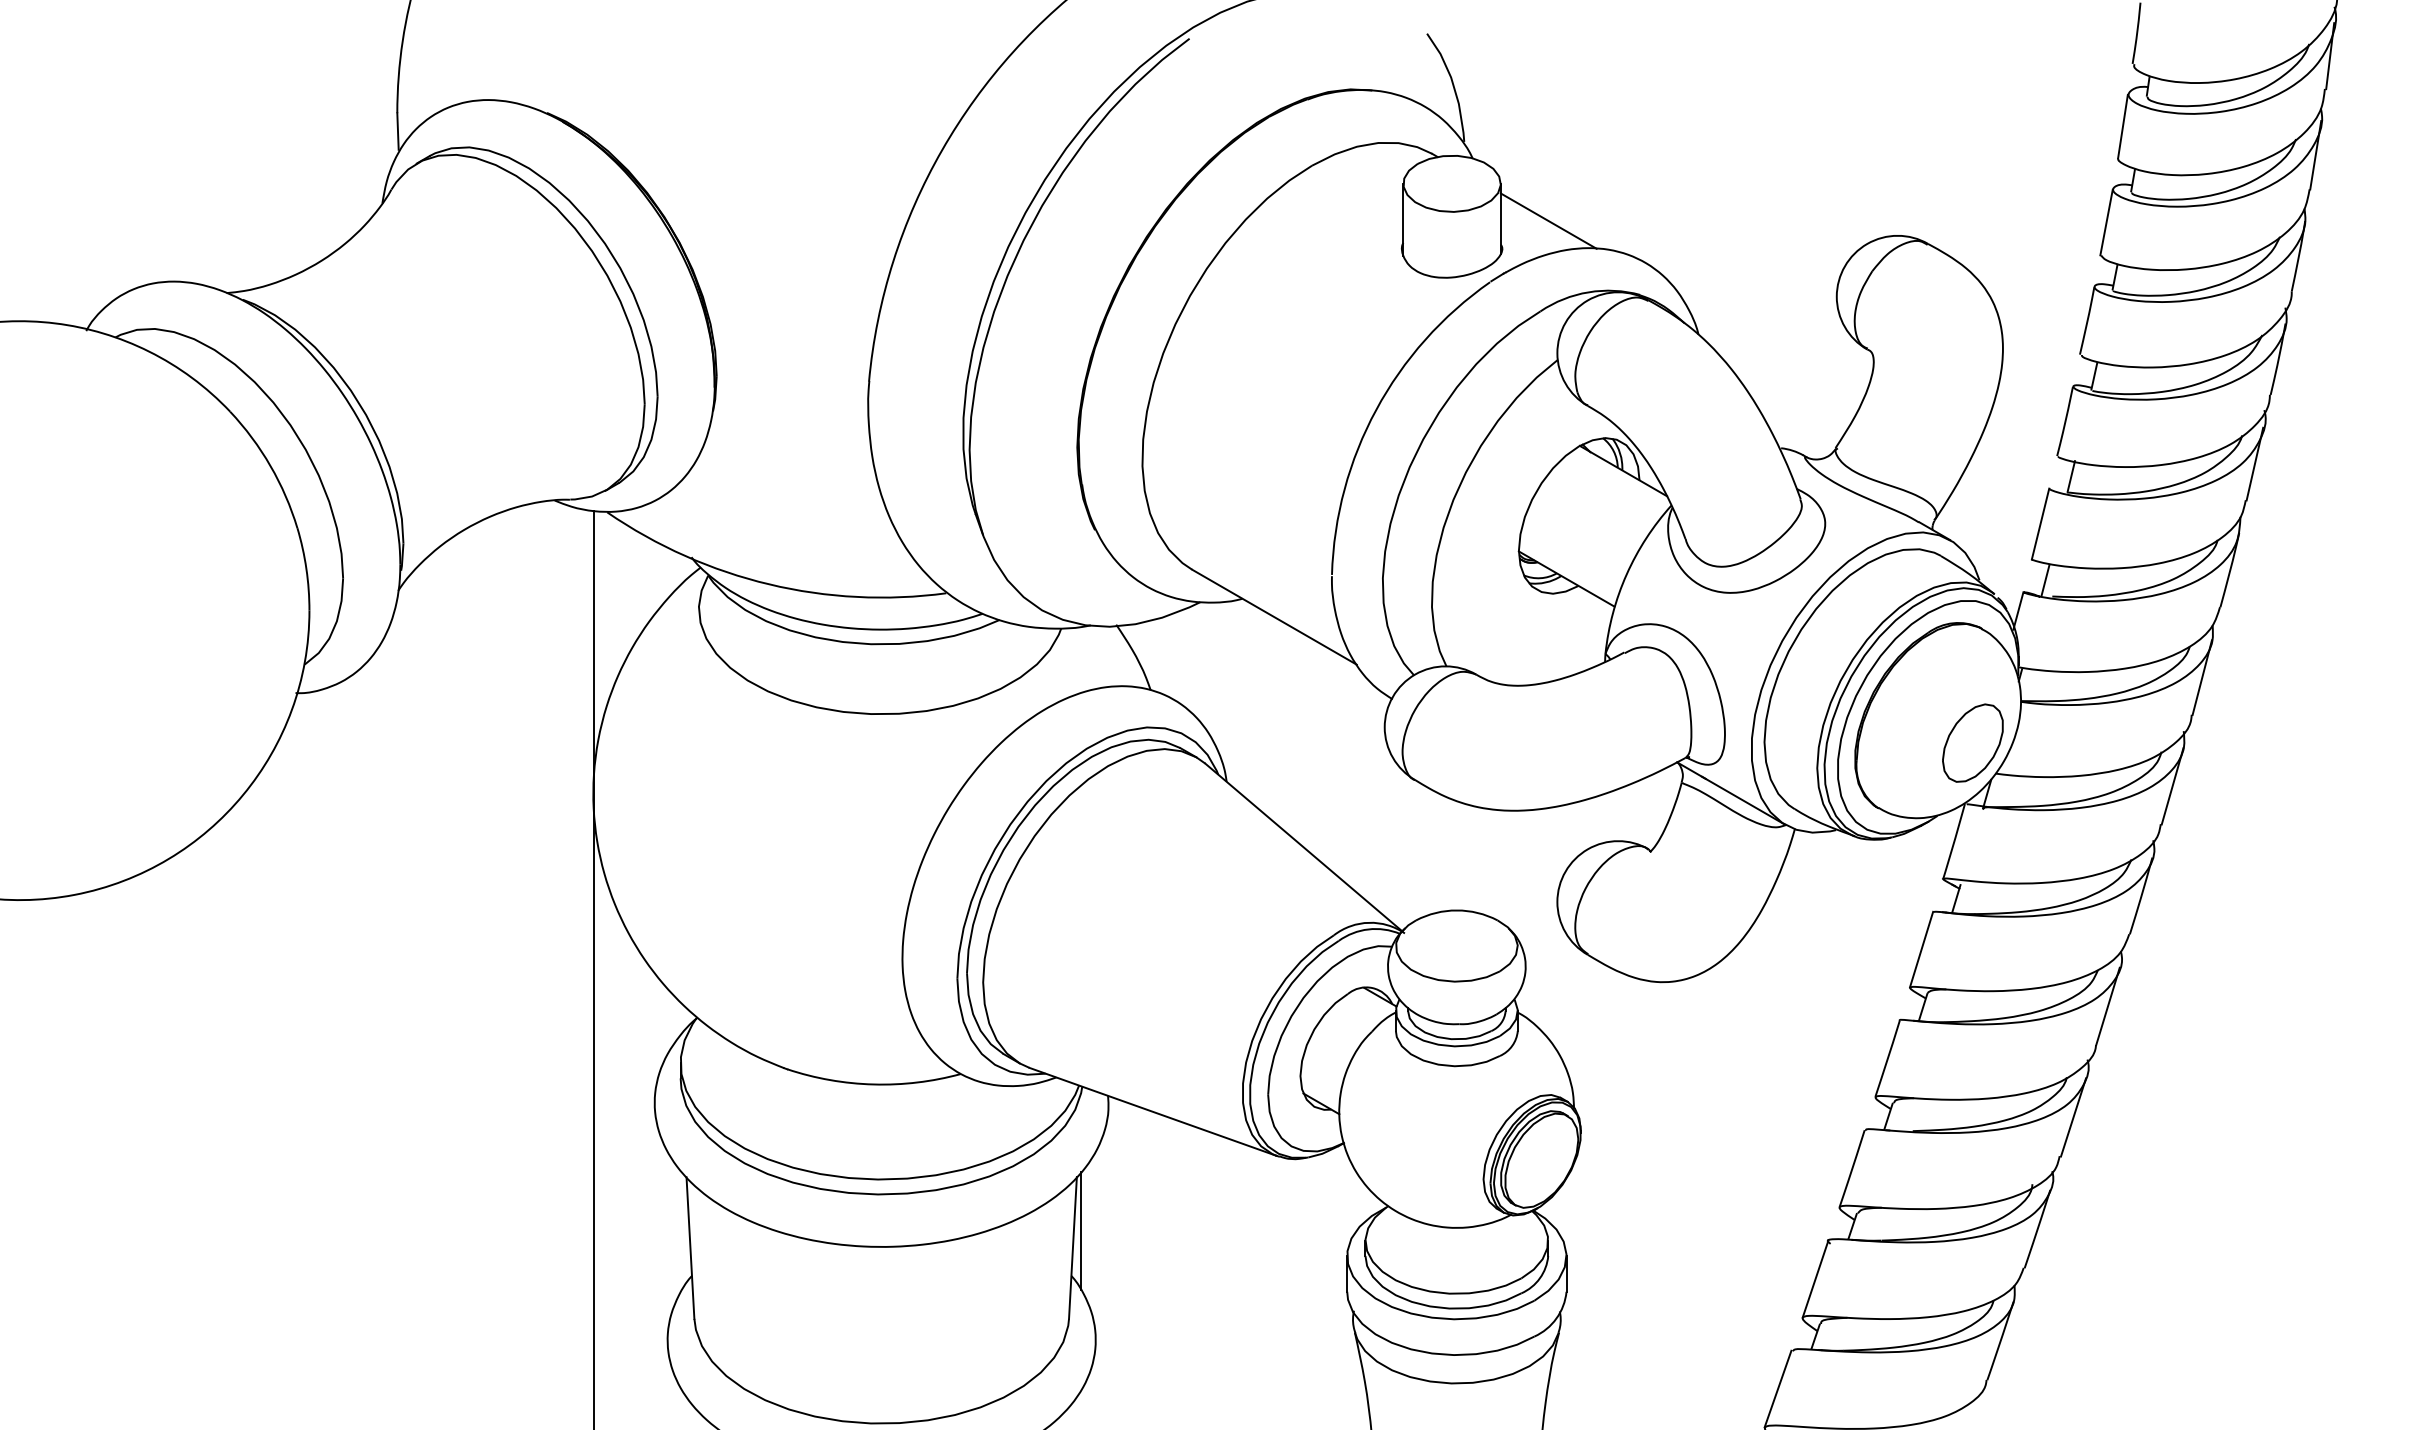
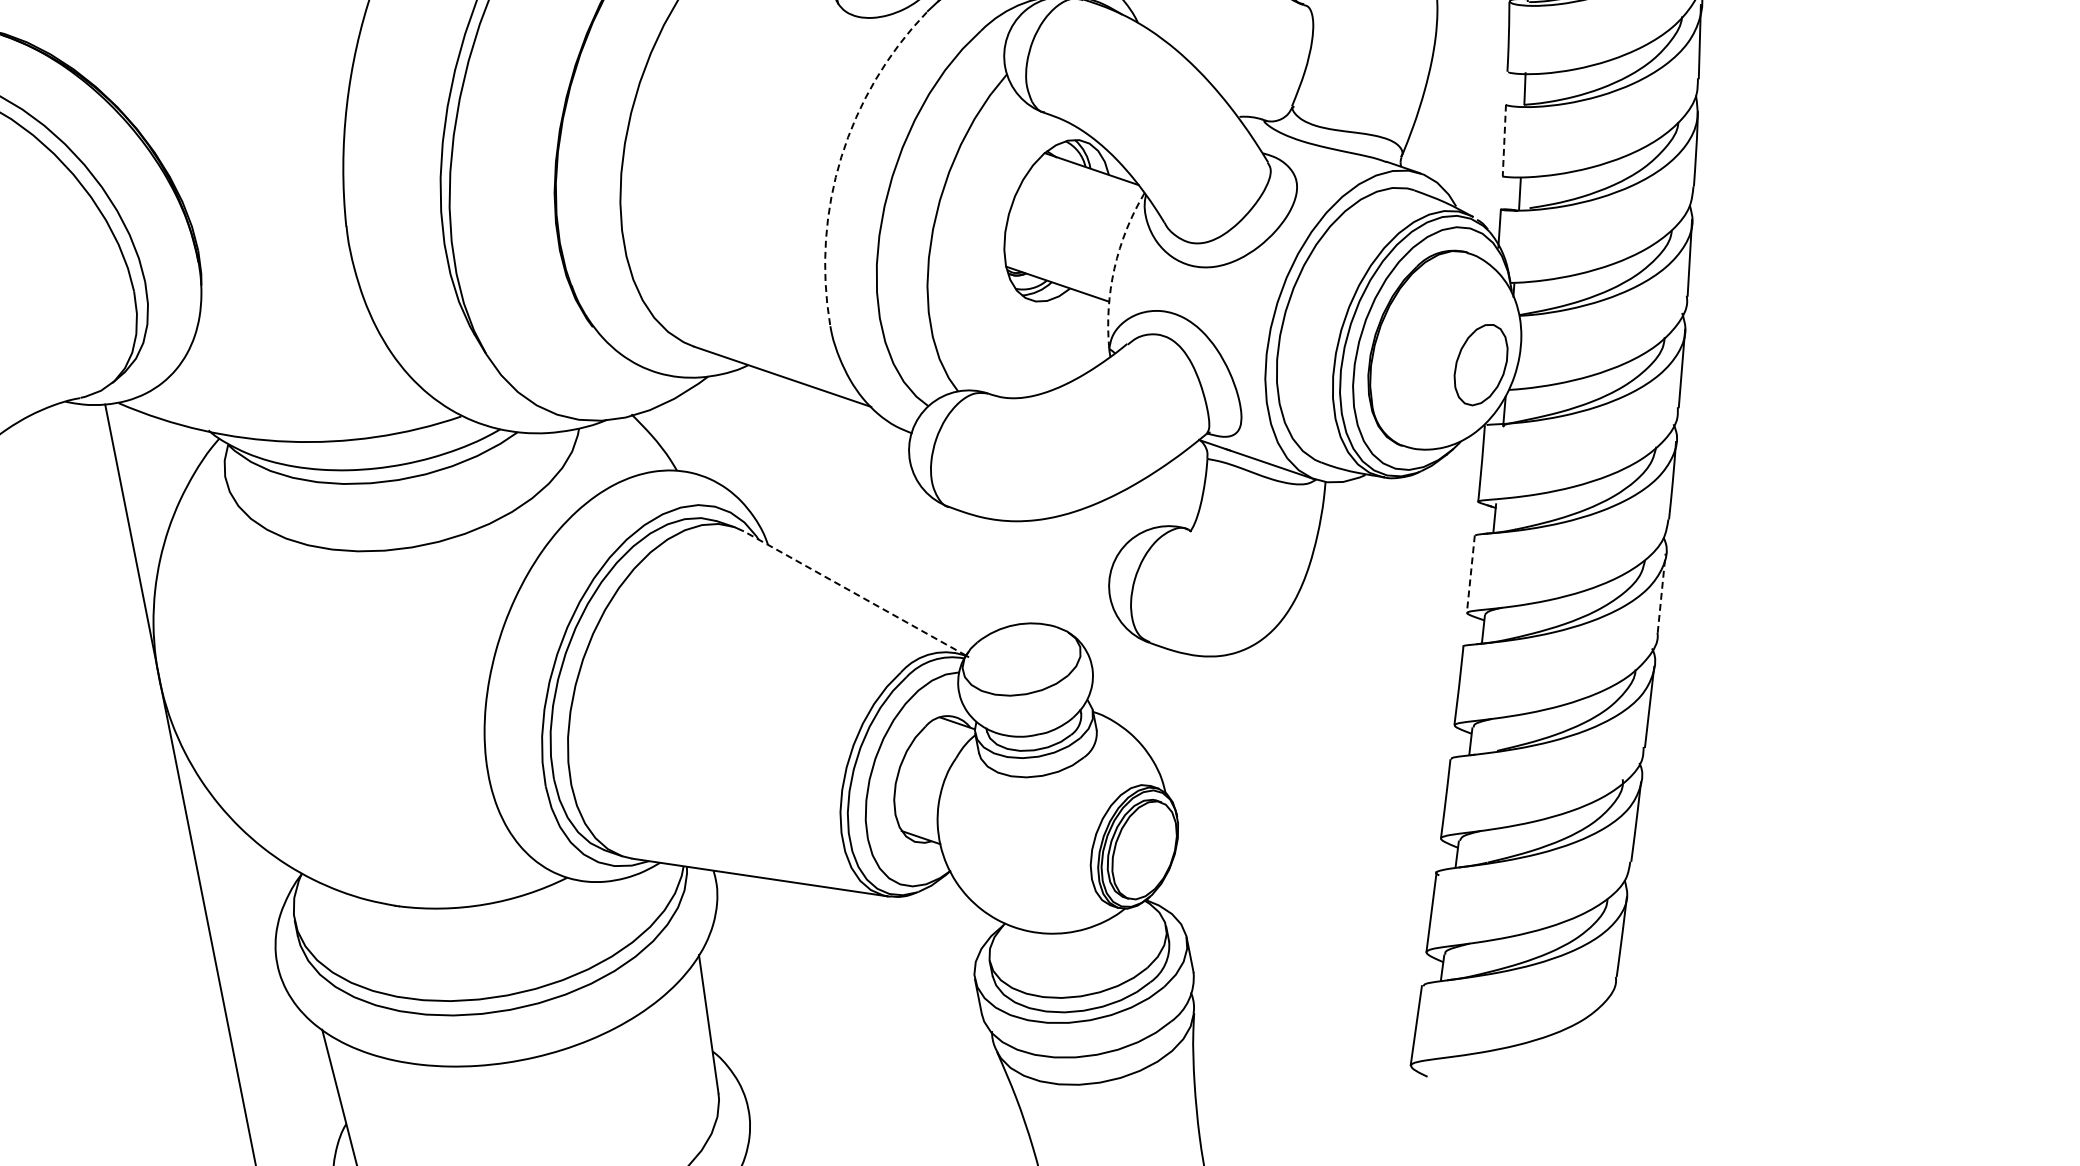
arc: (1376, 409) -> (841, 156), solid -> dashed
line: (2040, 524) -> (1504, 140), solid -> dashed
arc: (1626, 574) -> (1114, 268), solid -> dashed
line: (1303, 847) -> (854, 593), solid -> dashed
line: (1921, 949) -> (1470, 573), solid -> dashed
line: (2108, 1005) -> (1661, 592), solid -> dashed
line: (1081, 1230) -> (713, 1005), removed

